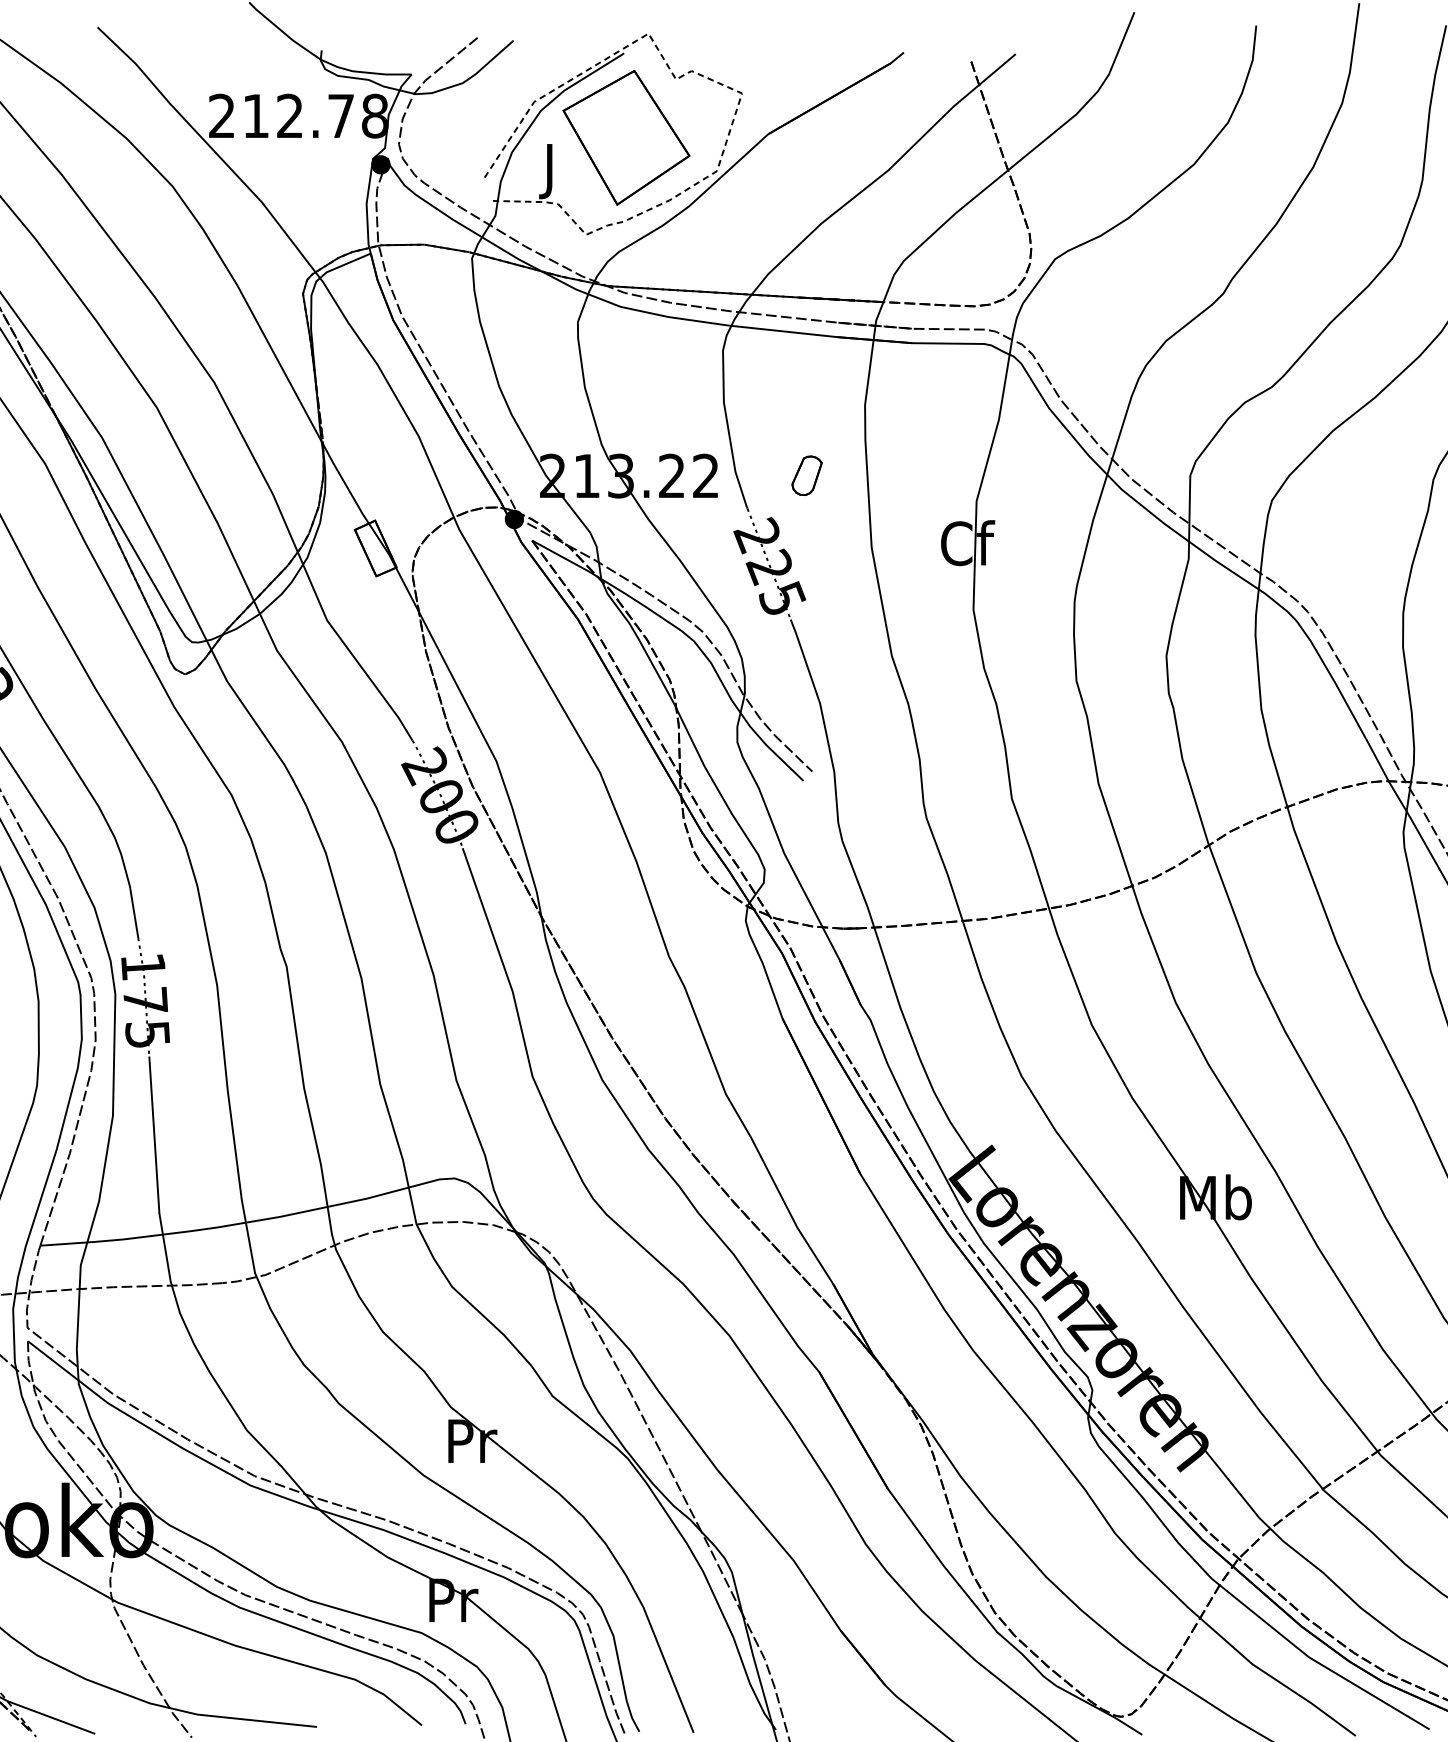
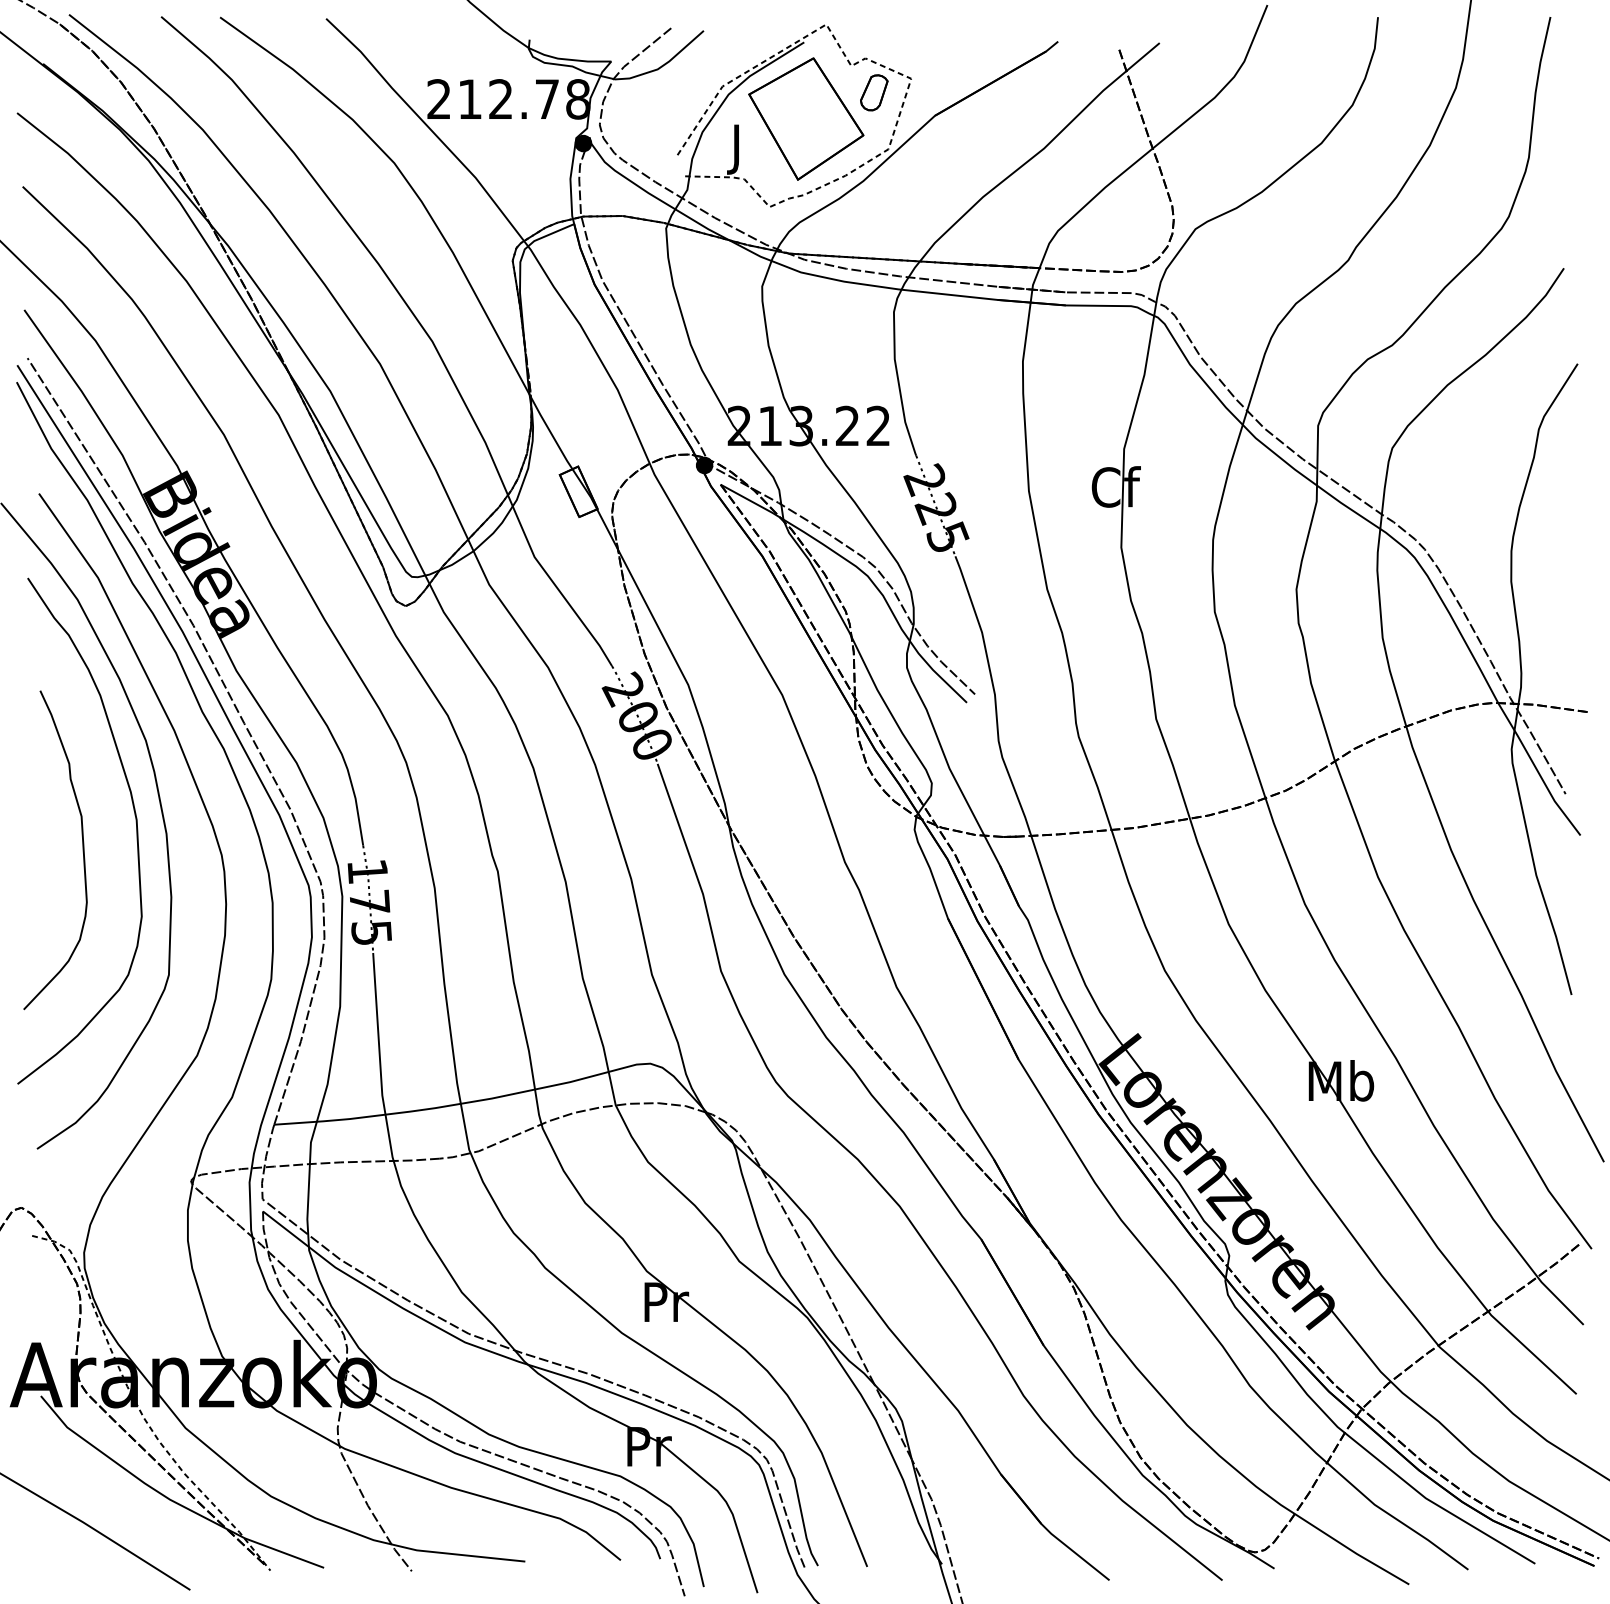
part: (807, 475) -> (874, 92), moved

